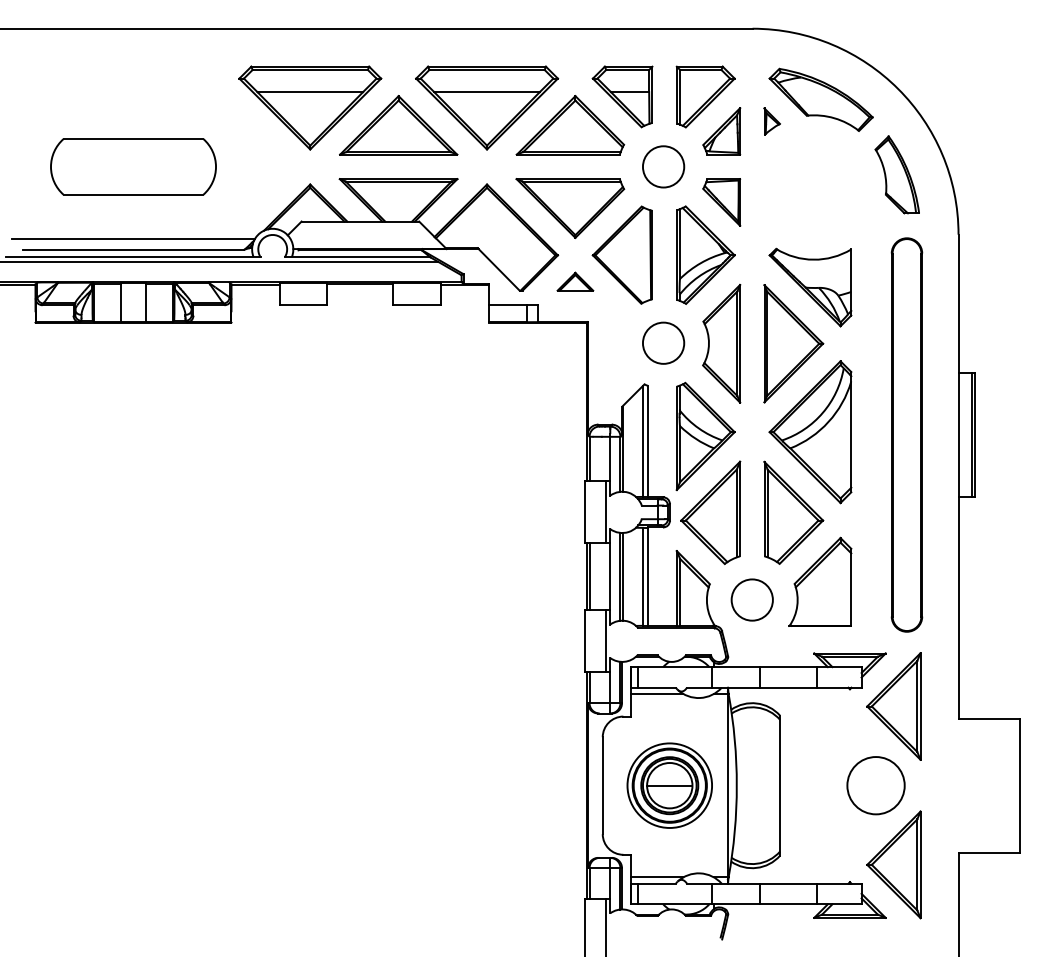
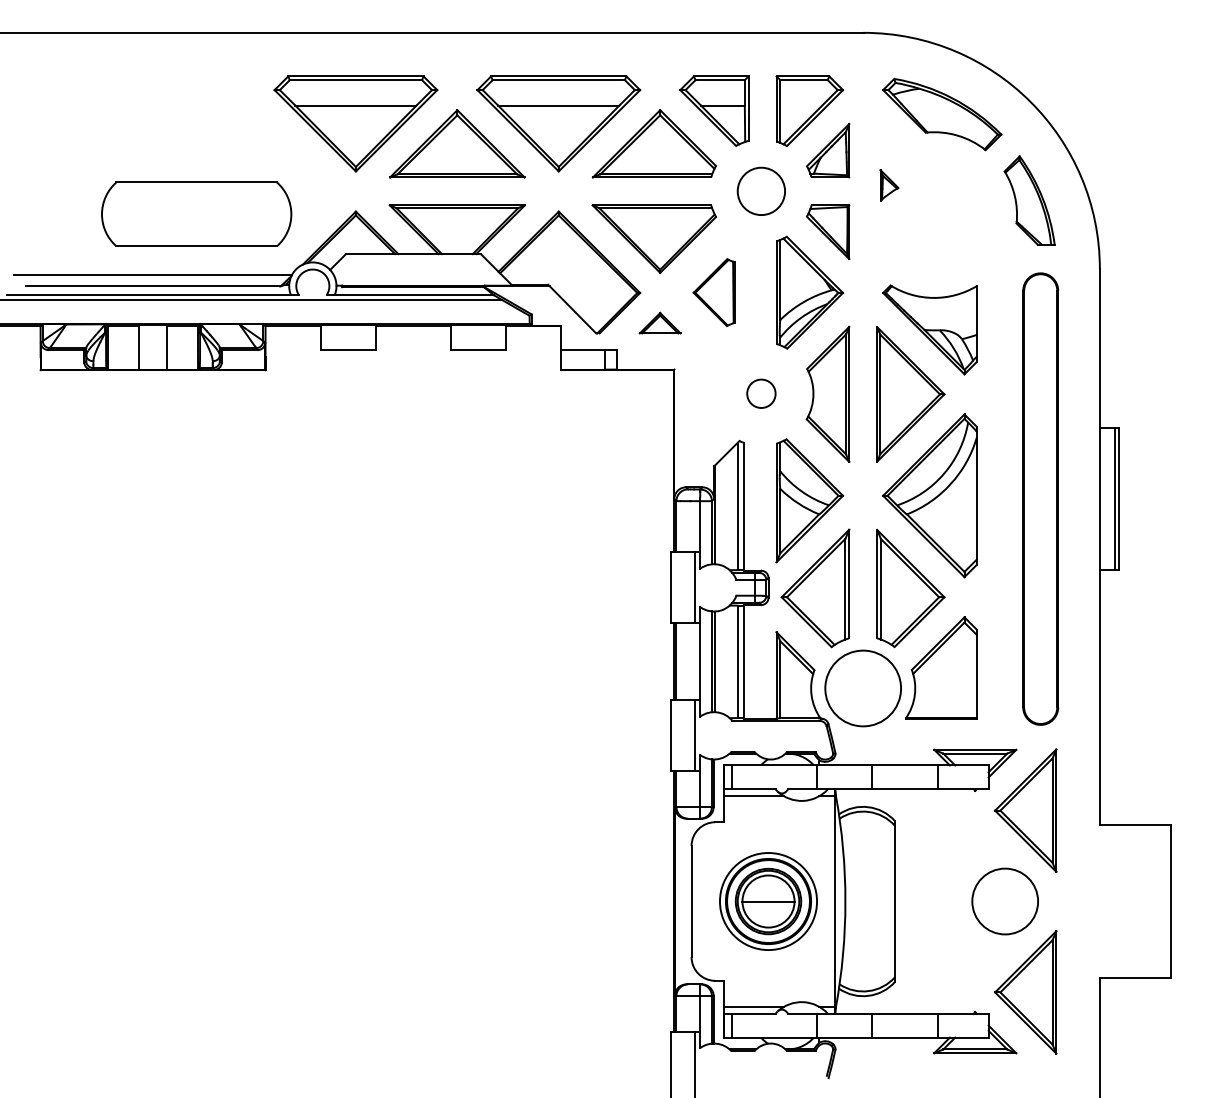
part: (771, 121) -> (888, 185), moved
part: (133, 166) -> (196, 213), moved
part: (621, 254) -> (713, 291), size x0.6
circle: (663, 342) -> (761, 392), size x0.6
circle: (751, 599) -> (862, 687), size x1.6

